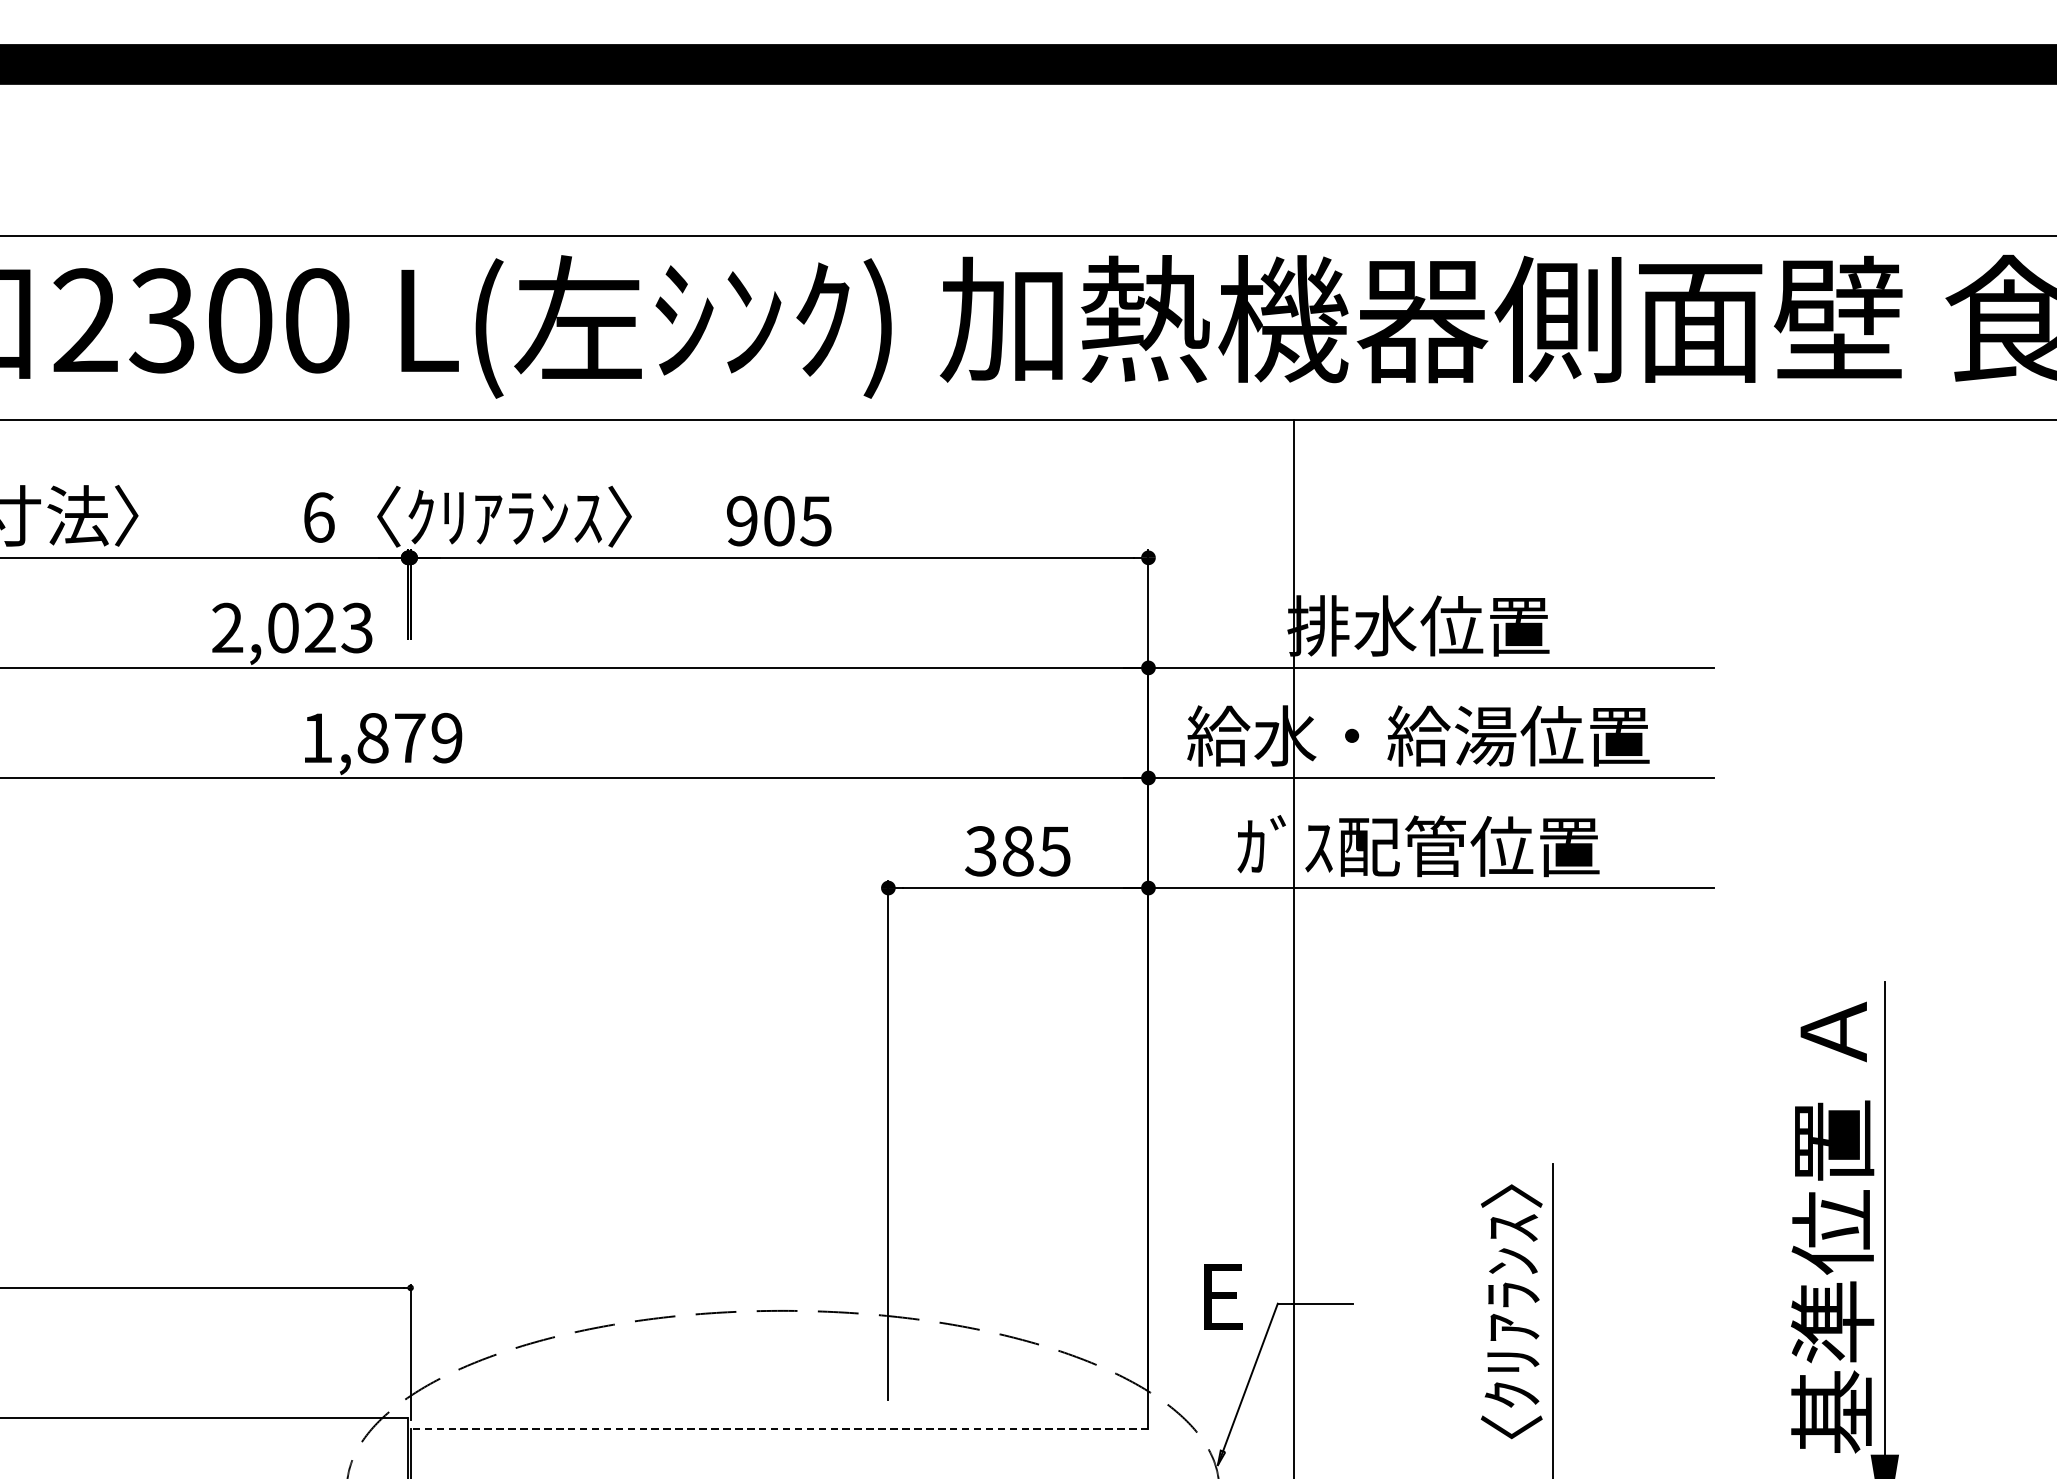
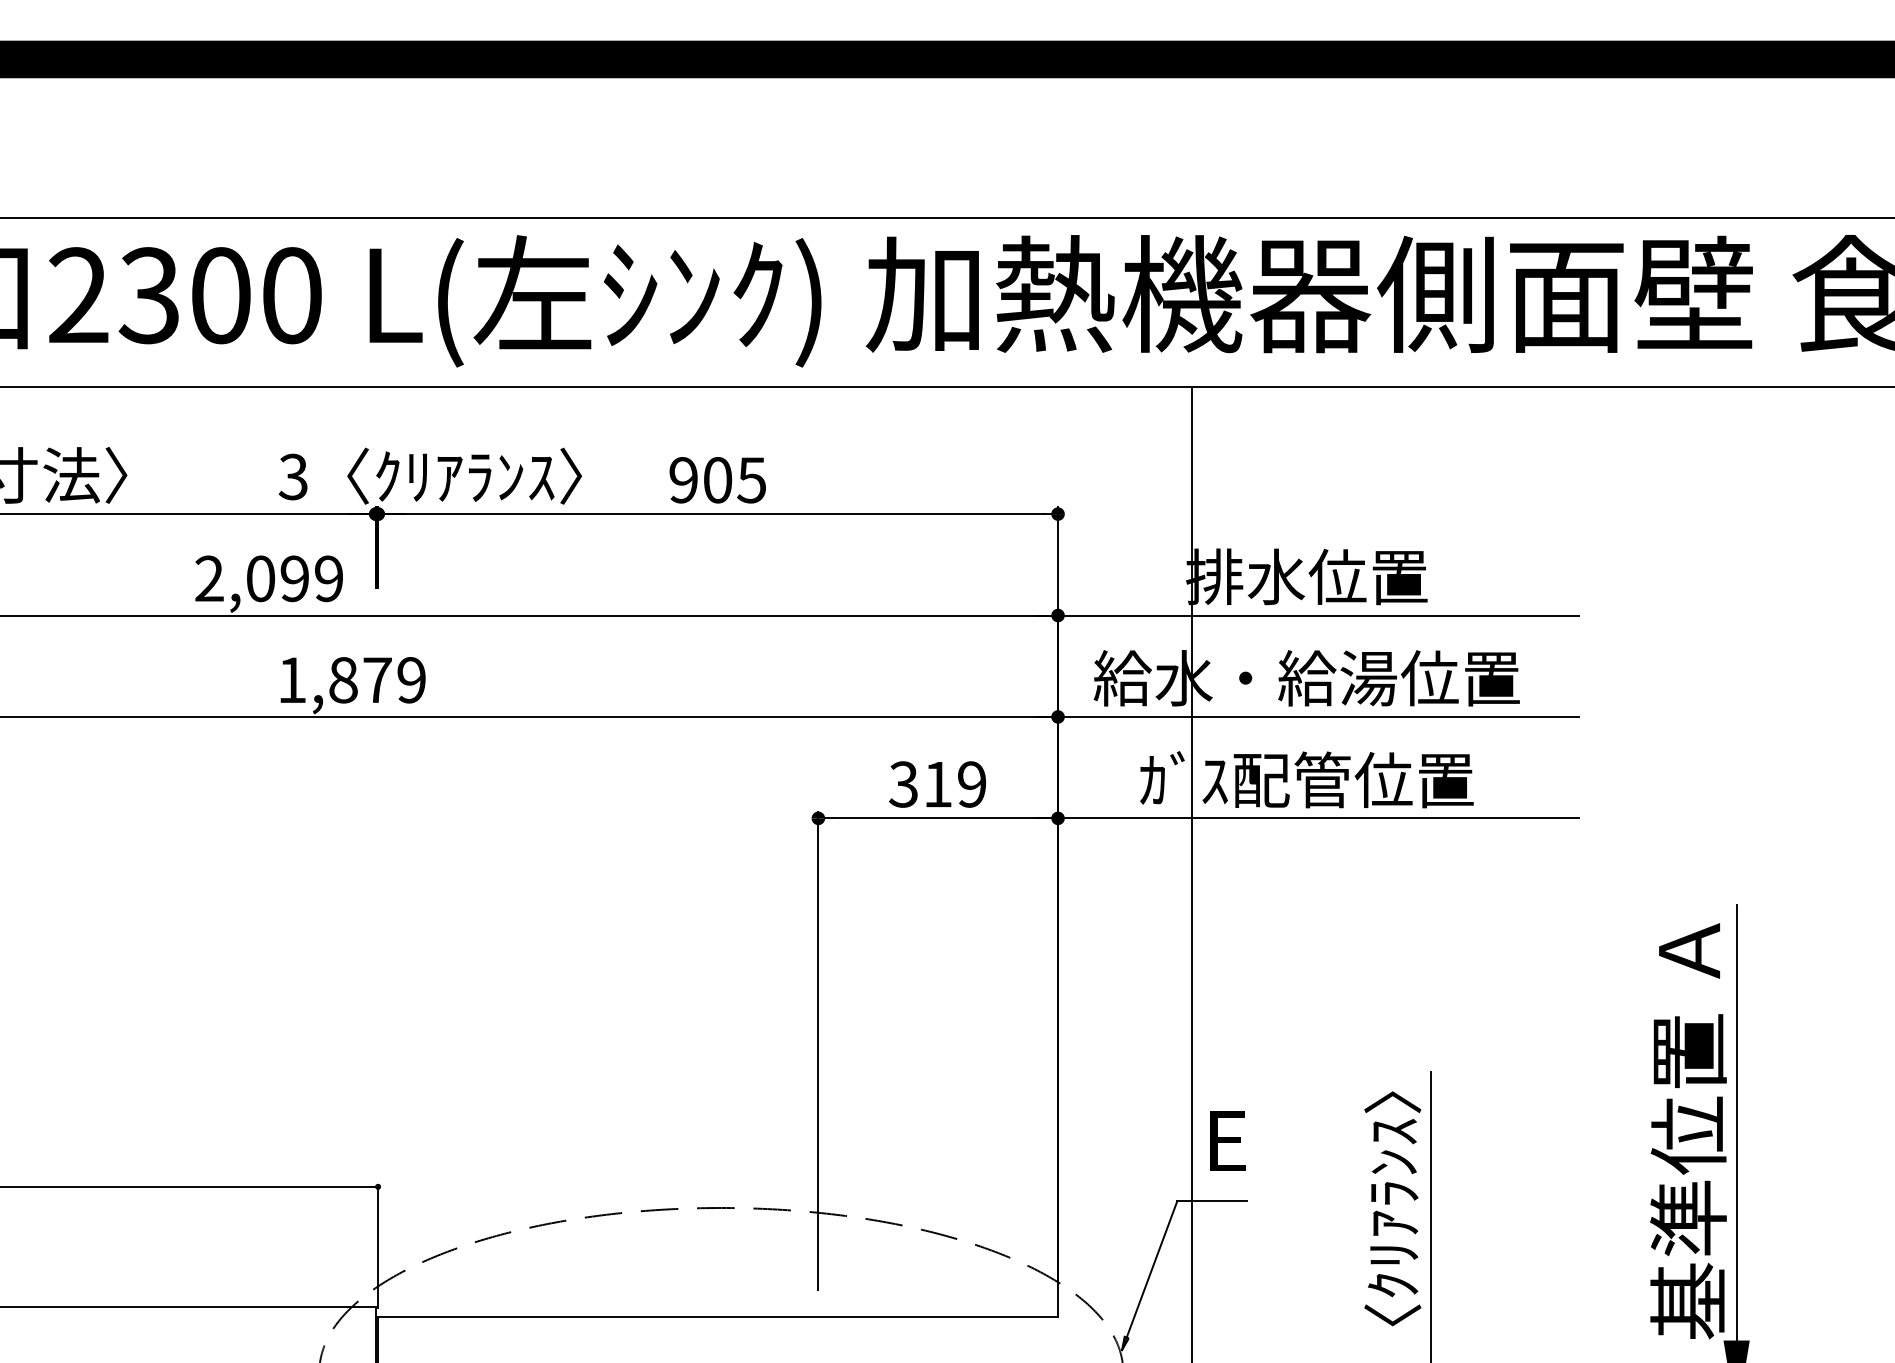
text: (318, 517) -> (293, 476), 6 -> 3
text: (338, 627) -> (311, 578), 2,023 -> 2,099
text: (1037, 851) -> (955, 784), 385 -> 319
text: (1222, 1296) -> (1227, 1140), moved
line: (779, 1429) -> (718, 1317), dashed -> solid

